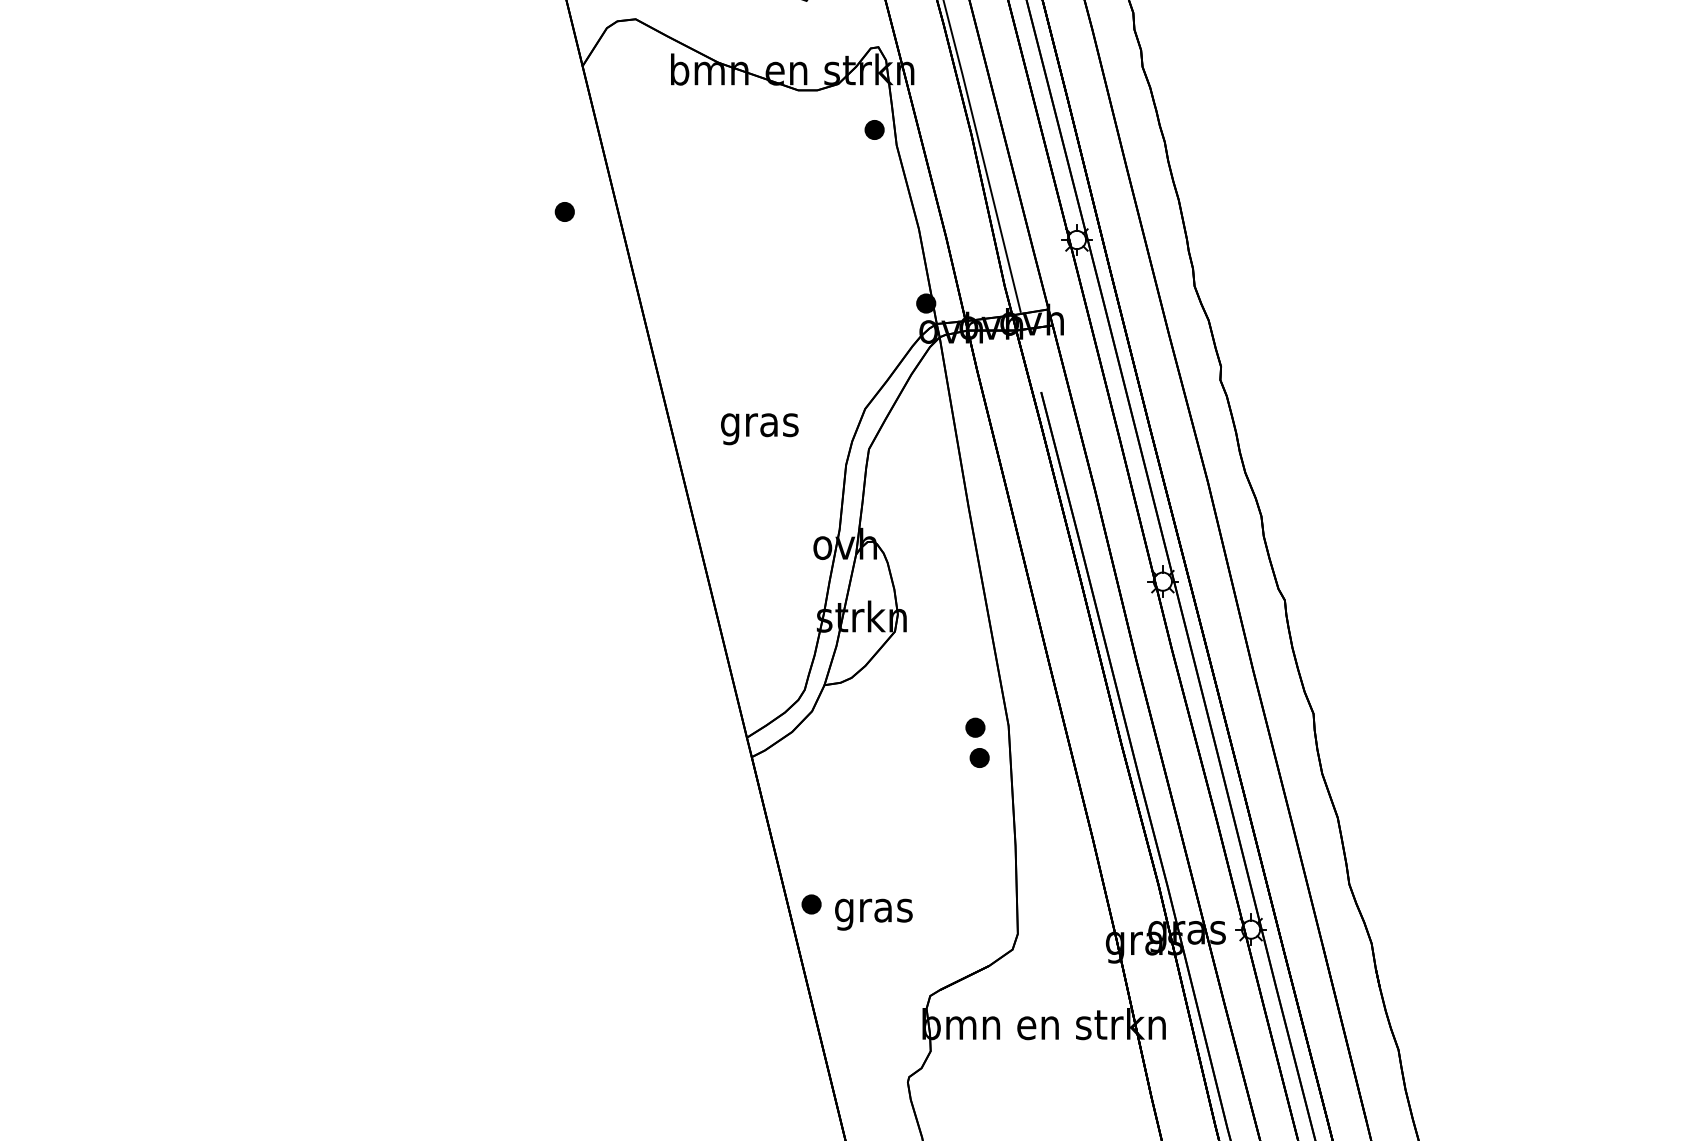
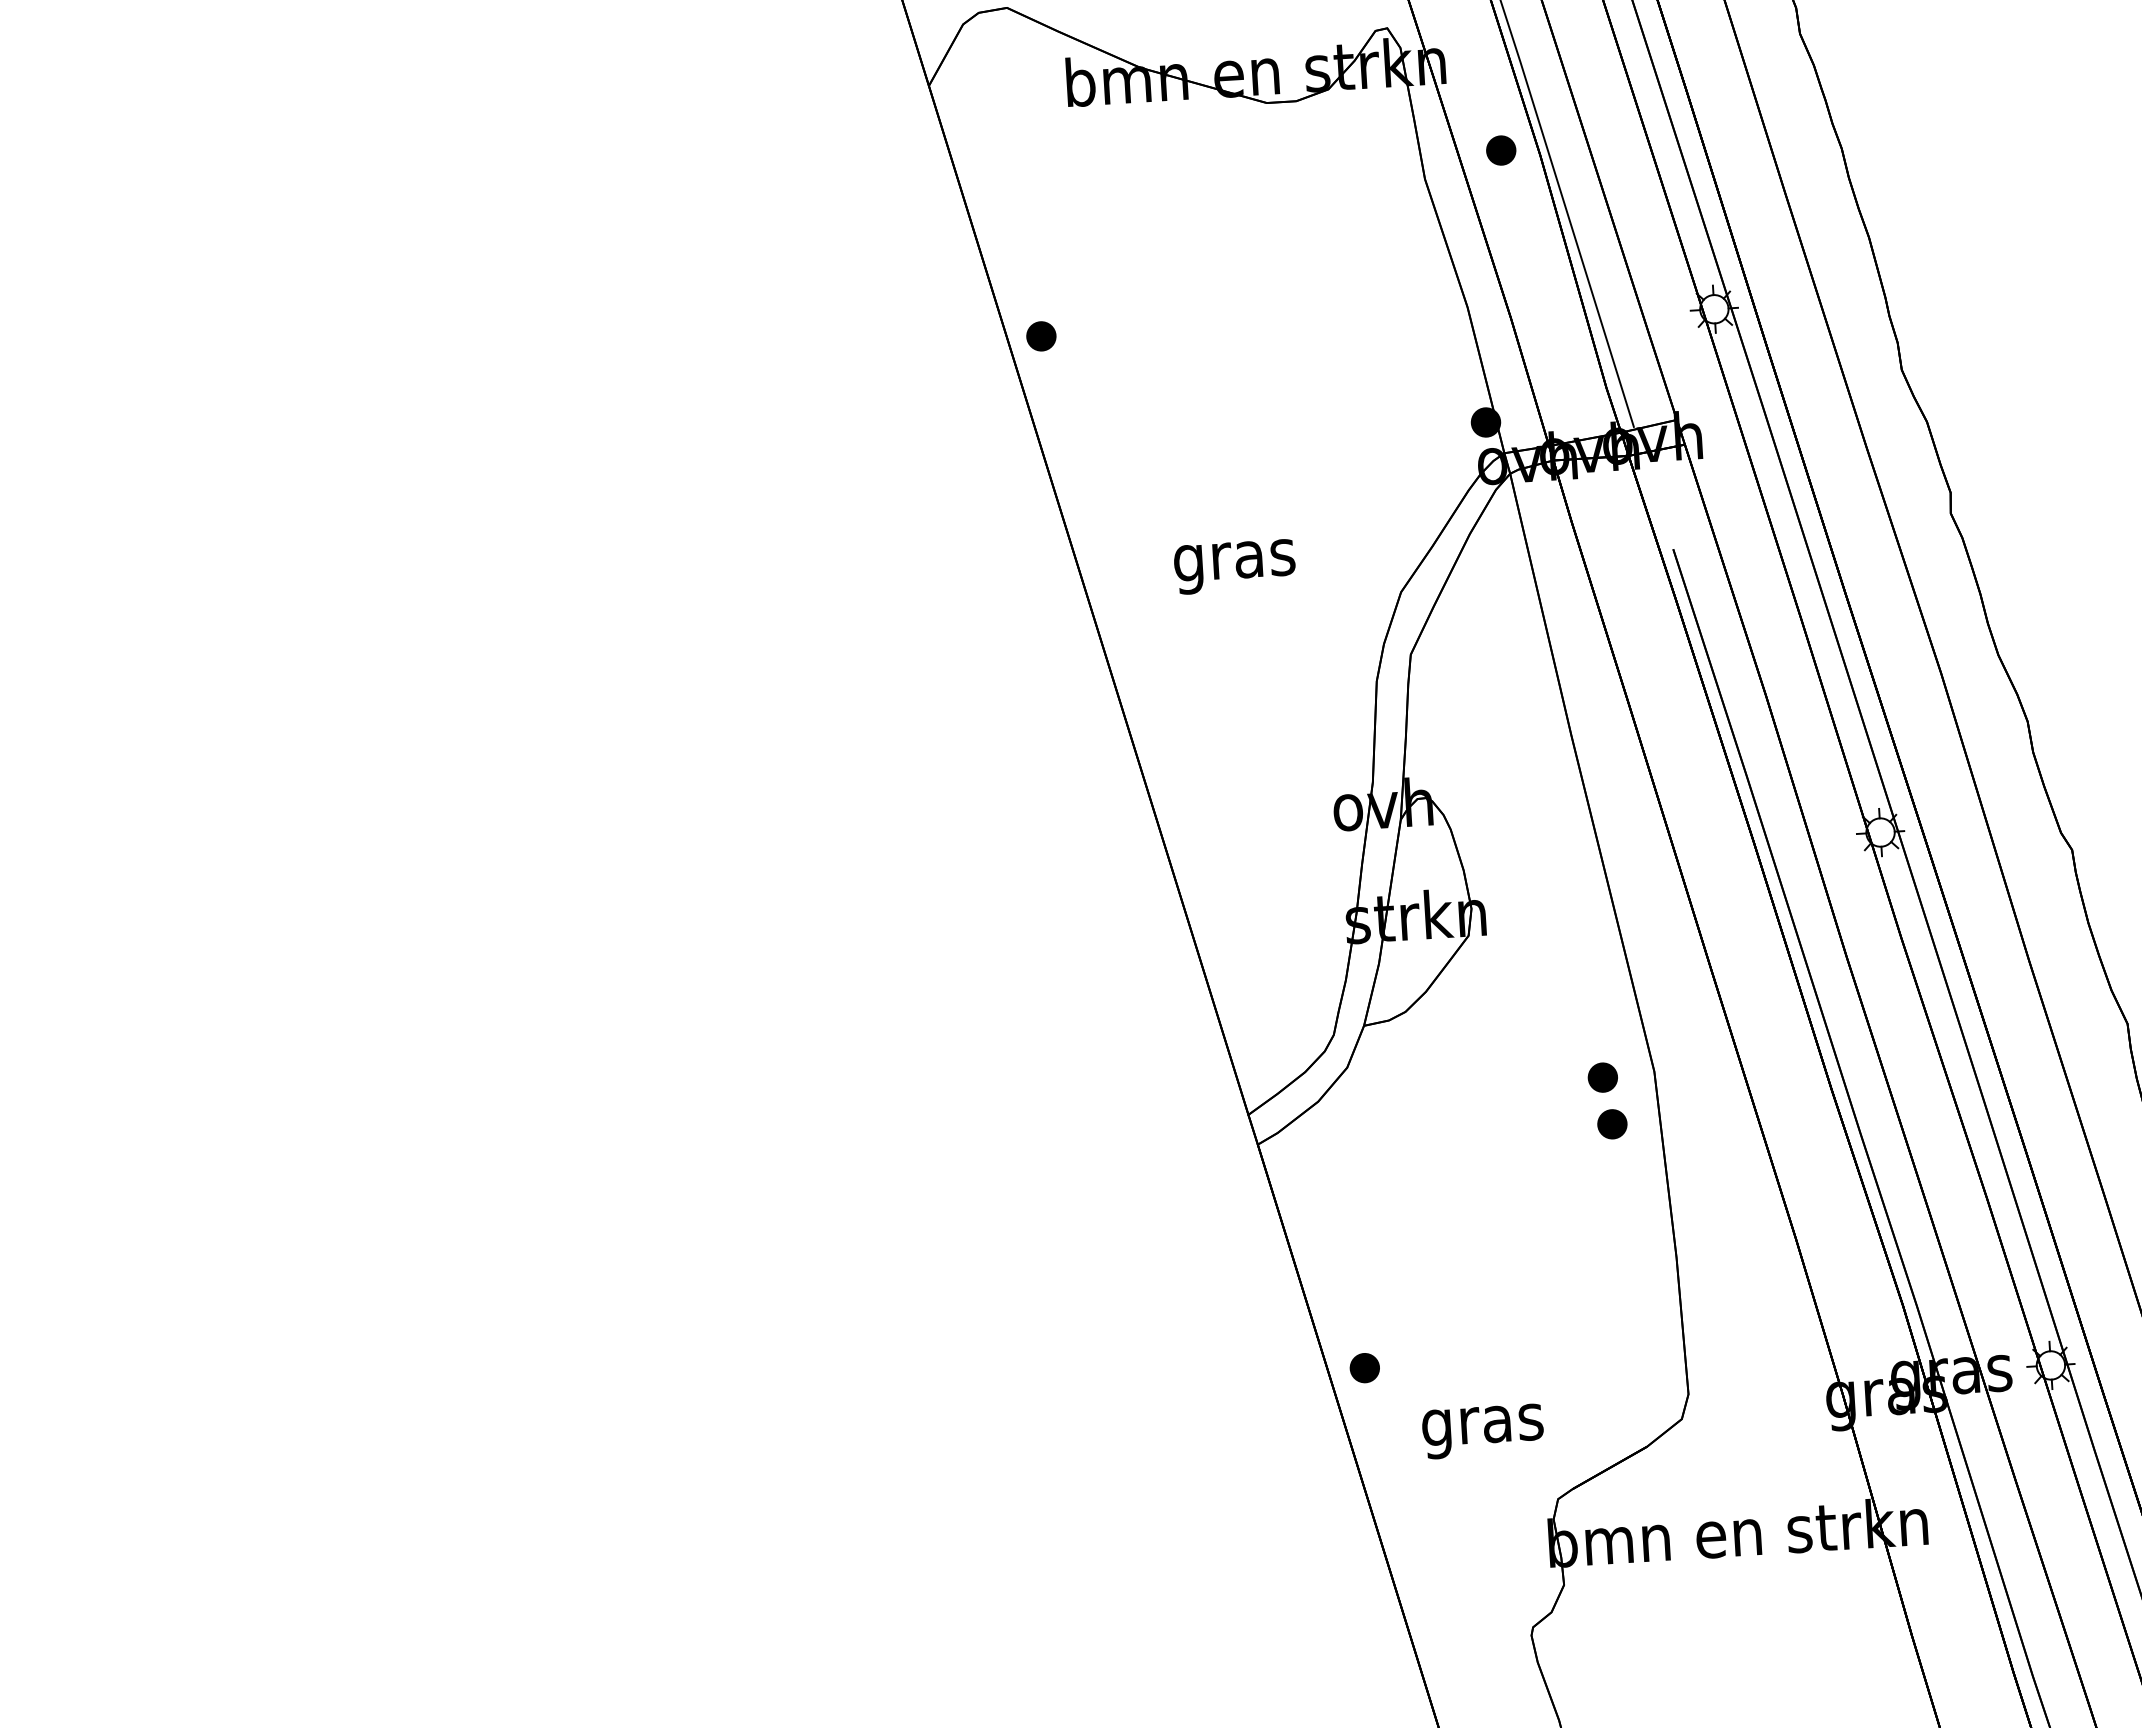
part: (874, 129) -> (1500, 149), moved
part: (564, 211) -> (1040, 335), moved
text: (759, 429) -> (1234, 567), moved
text: (873, 914) -> (1482, 1431), moved

